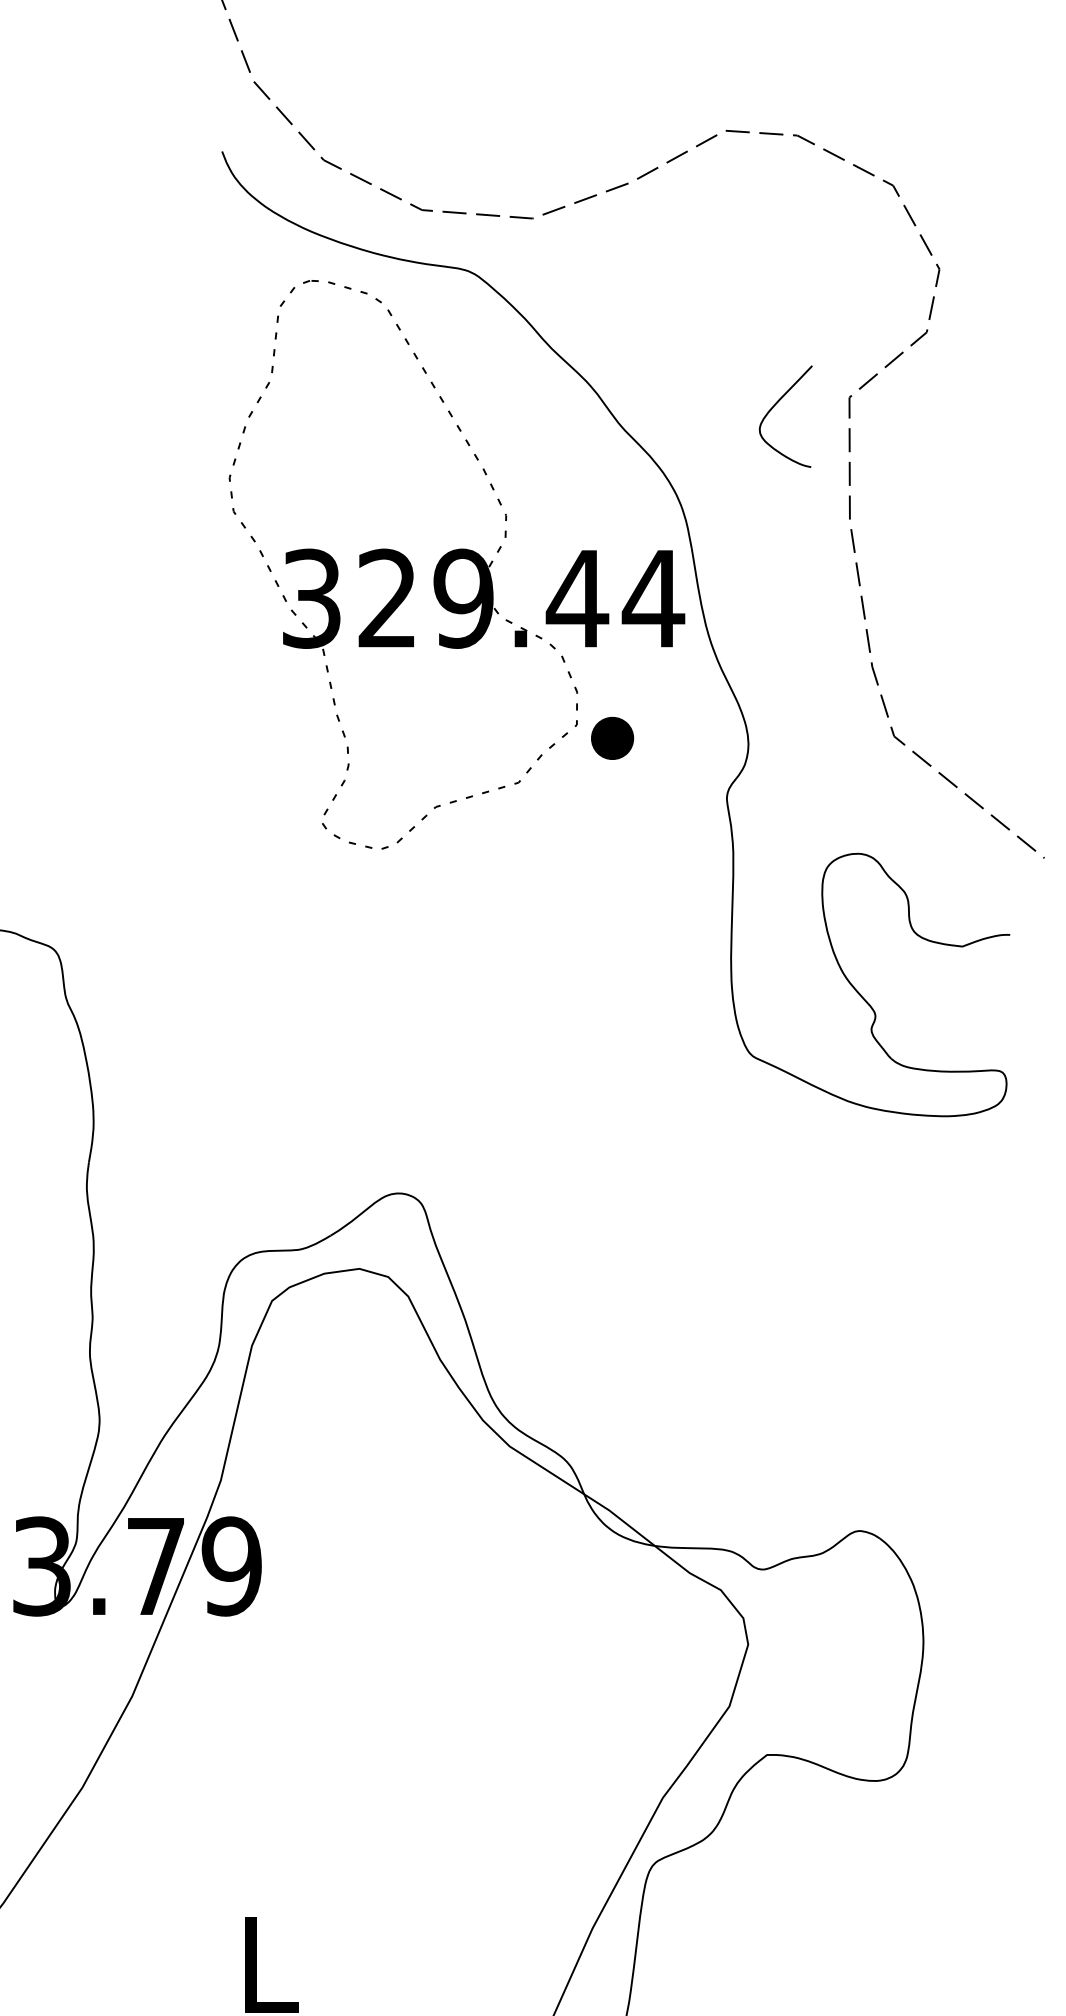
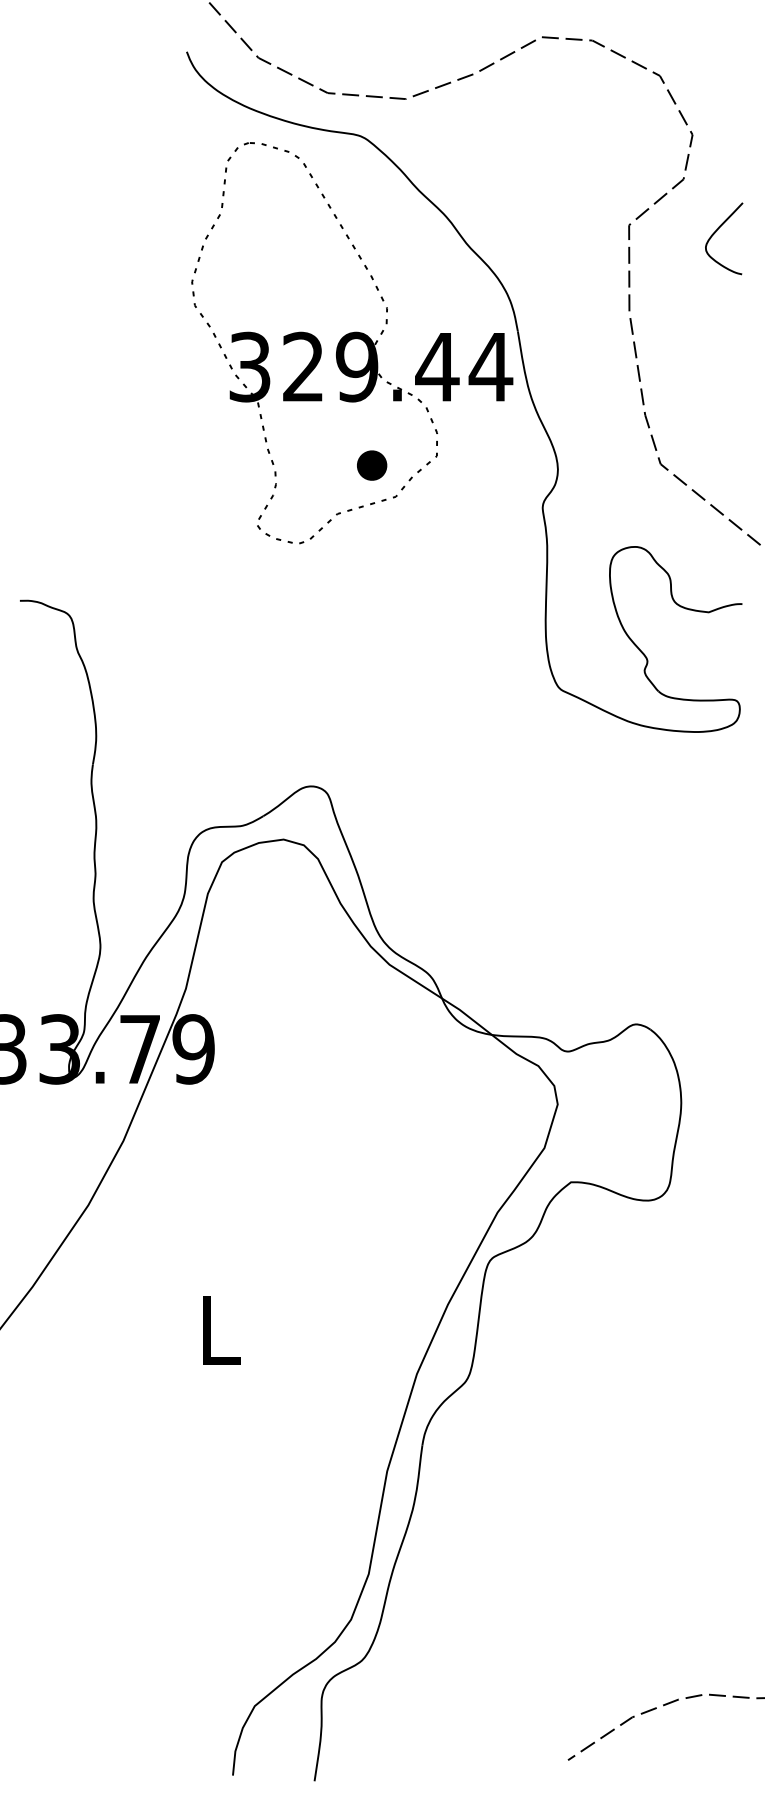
curve: (774, 407) -> (716, 232), moved
part: (613, 738) -> (372, 465), moved

